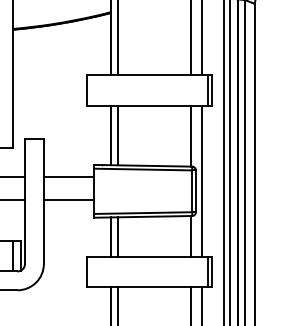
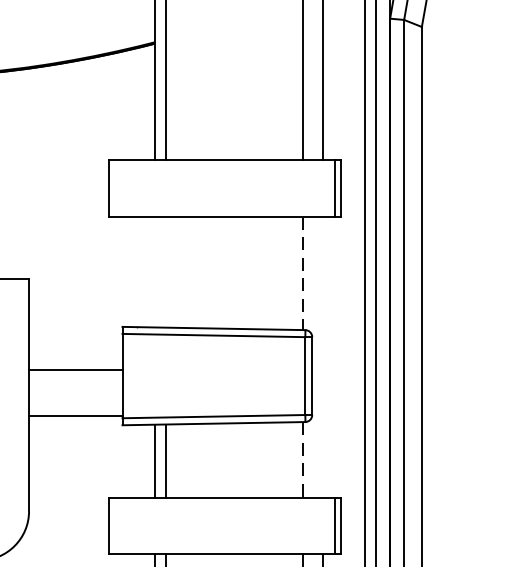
line: (111, 135) -> (154, 272), removed
line: (117, 135) -> (166, 272), removed
line: (191, 136) -> (303, 273), solid -> dashed
line: (68, 177) -> (74, 370), moved
line: (201, 180) -> (322, 355), removed
line: (68, 199) -> (74, 415), moved
line: (191, 236) -> (303, 460), solid -> dashed

